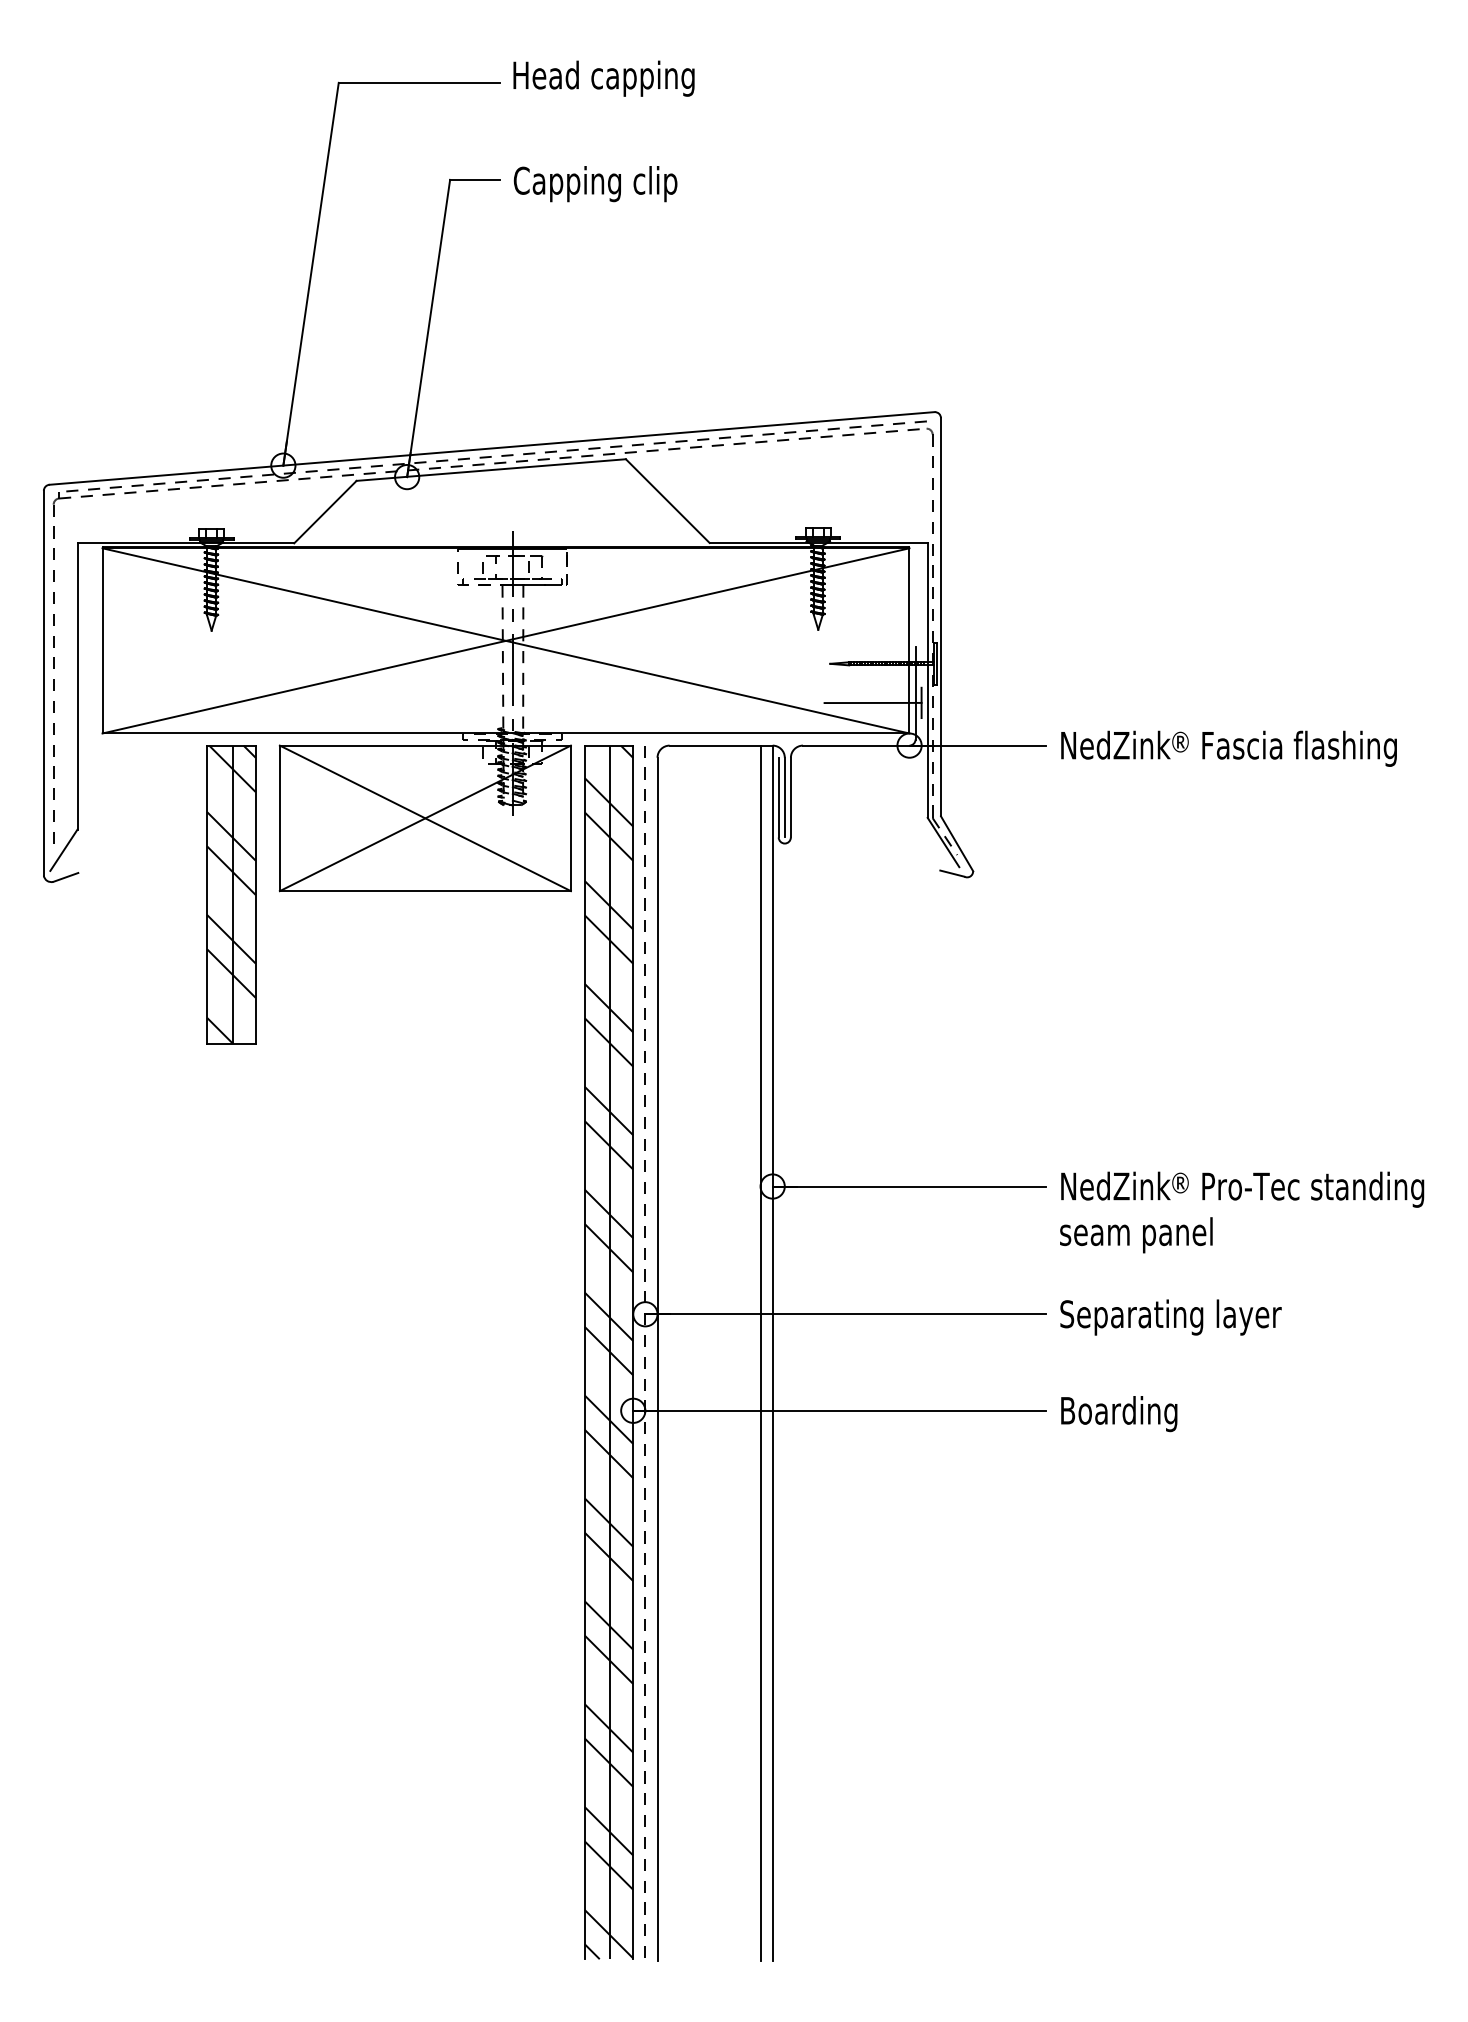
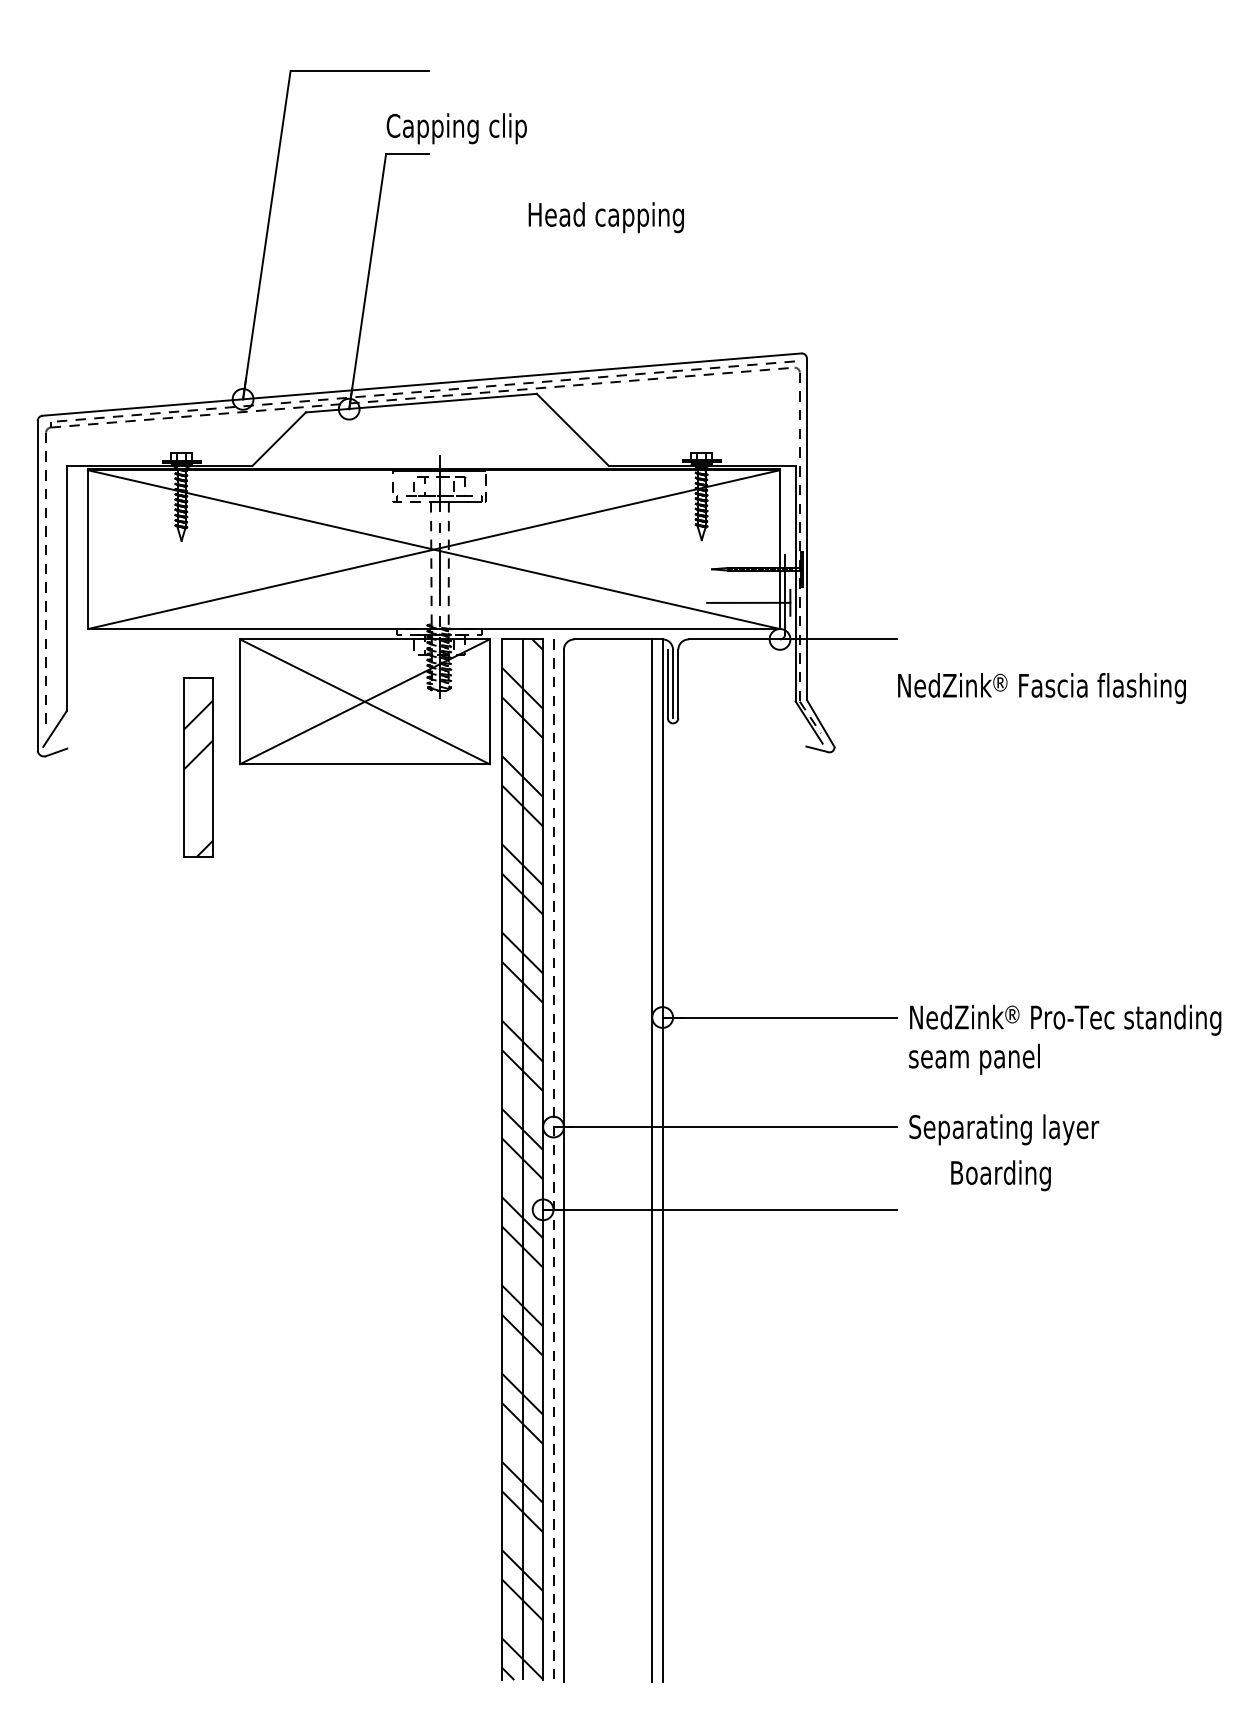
text: (603, 78) -> (605, 217), moved
text: (595, 184) -> (456, 129), moved
text: (1228, 748) -> (1041, 688), moved
part: (231, 894) -> (198, 767), size x0.7
text: (1119, 1414) -> (1001, 1176), moved

